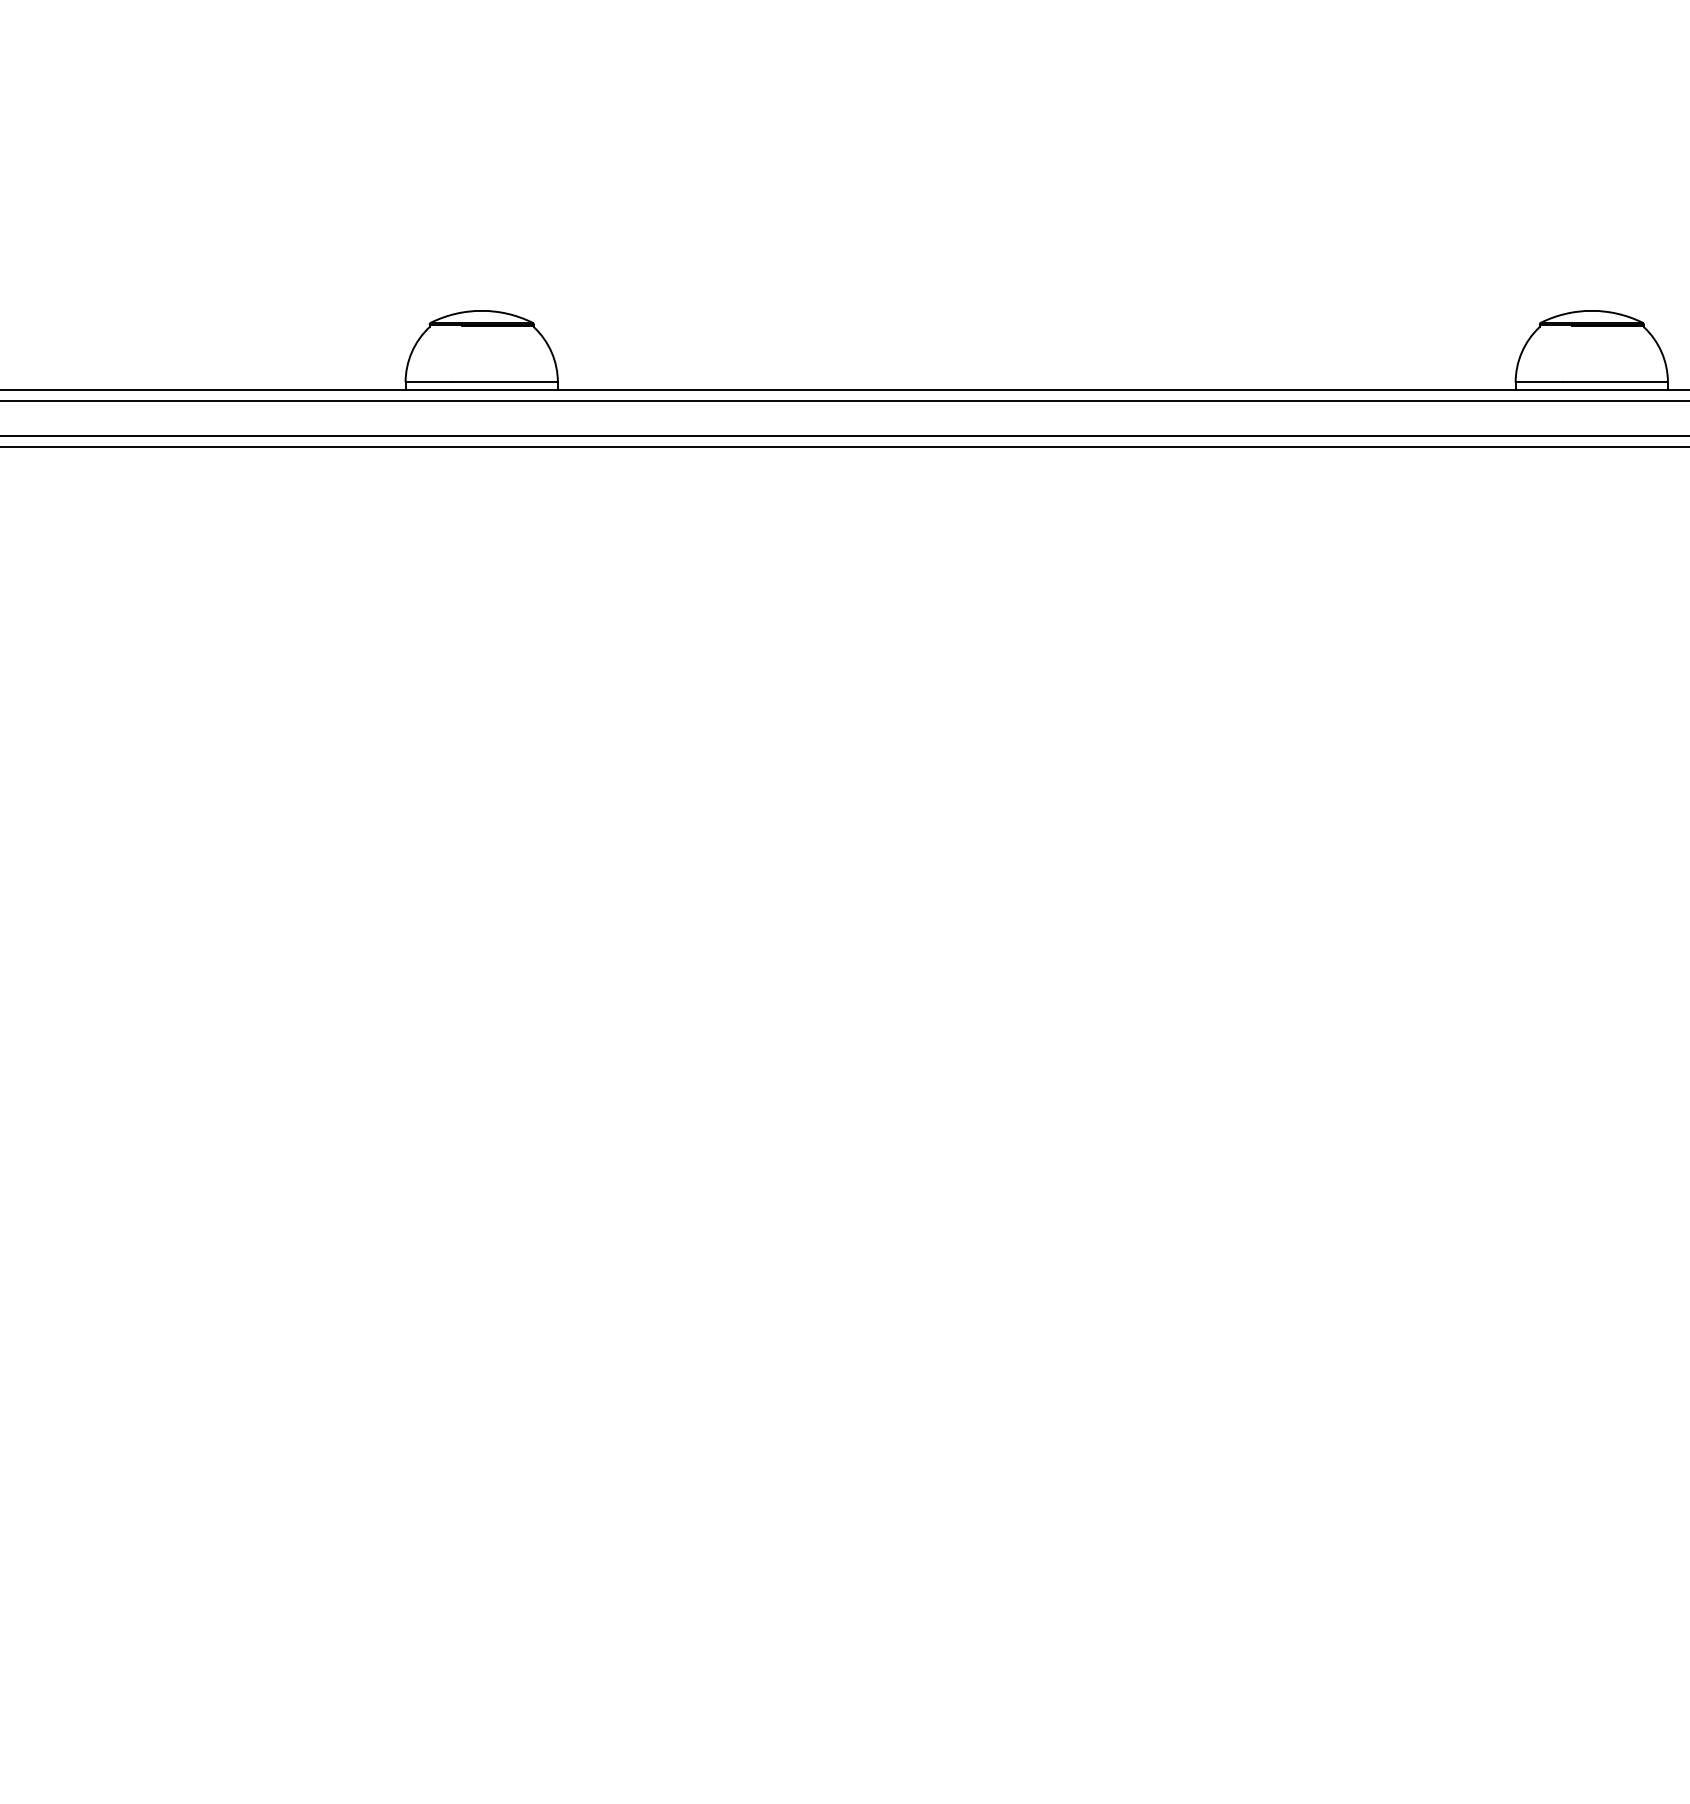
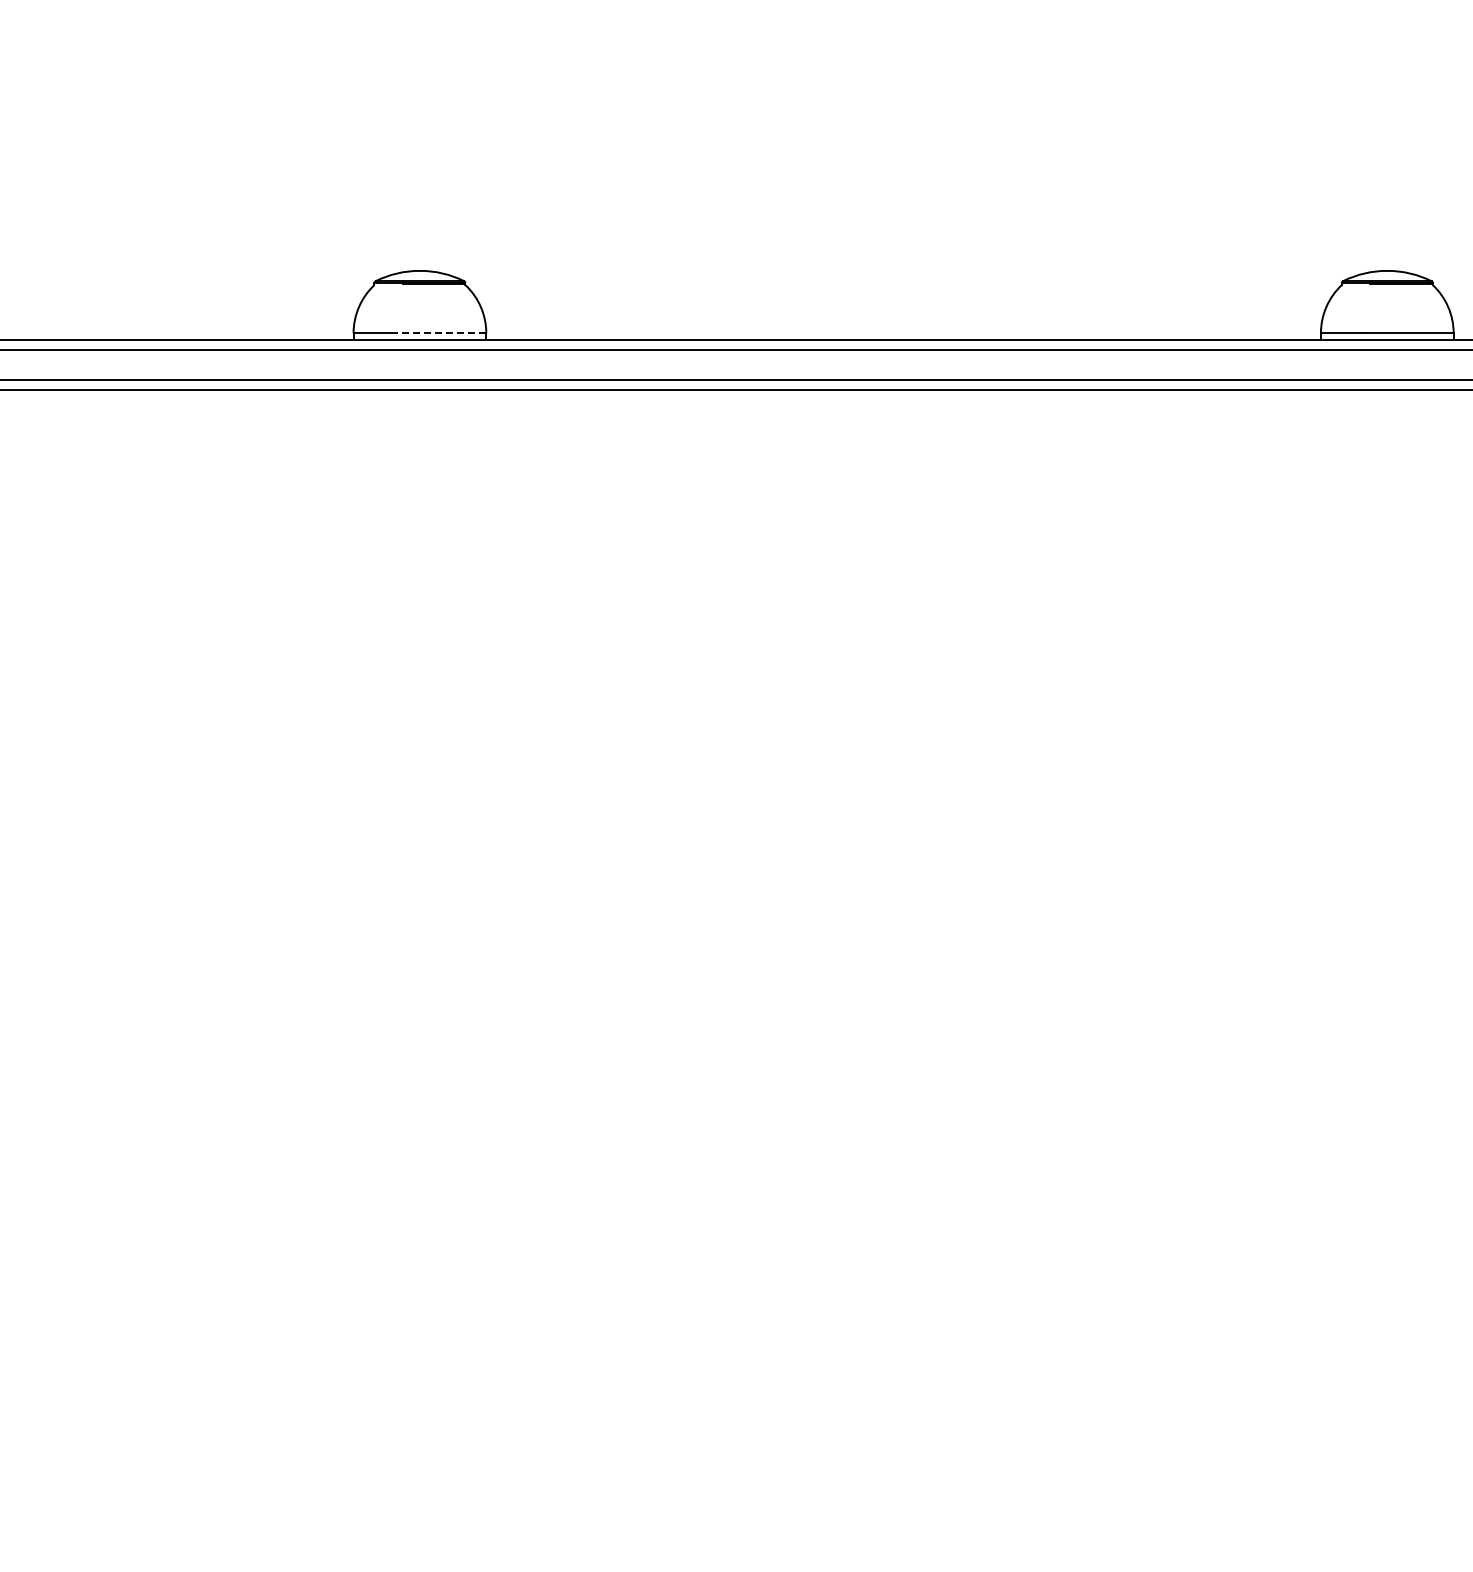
line: (505, 382) -> (440, 333), solid -> dashed

